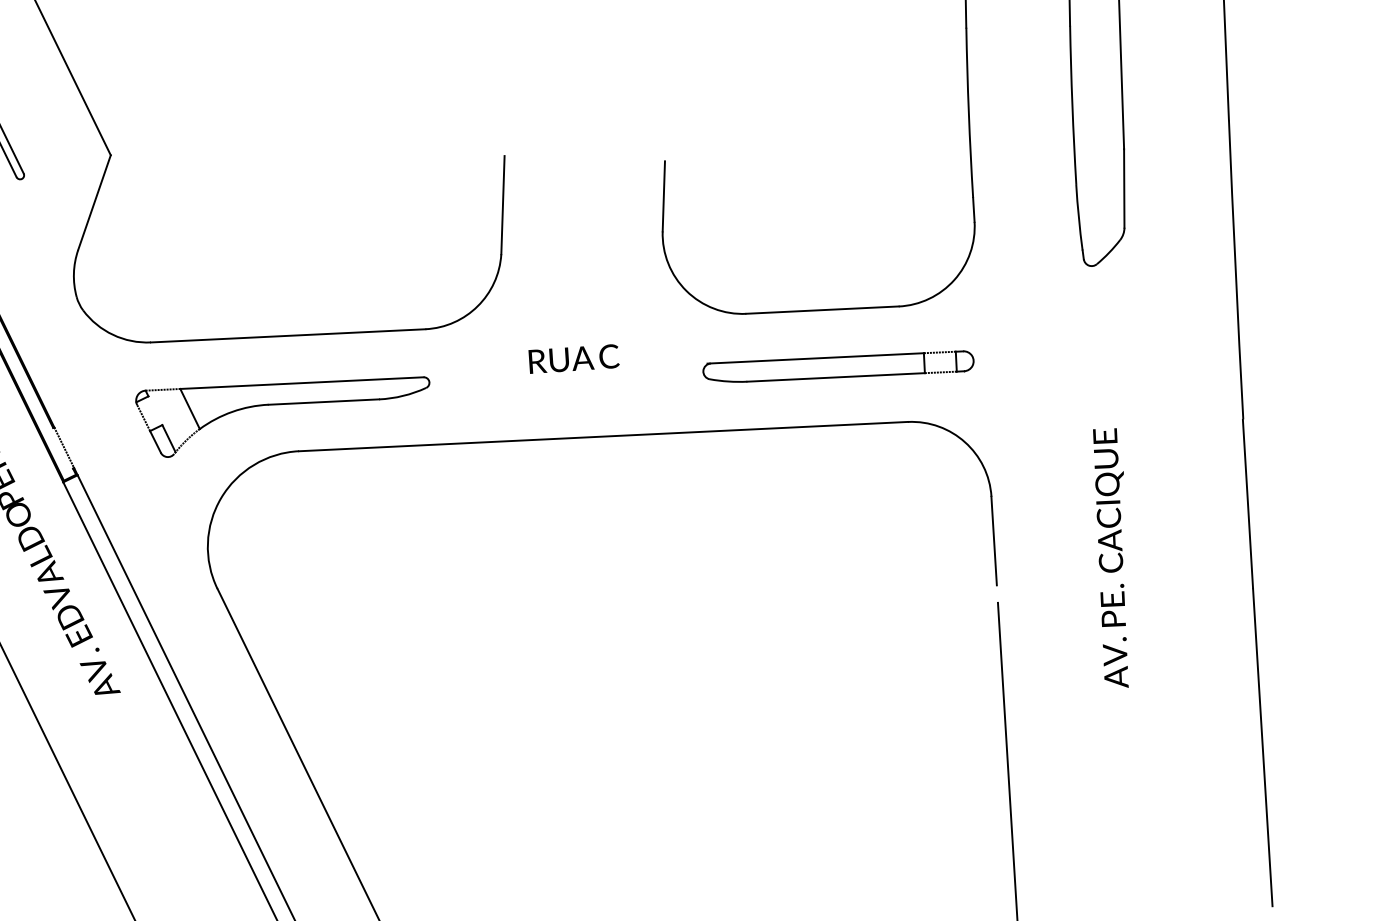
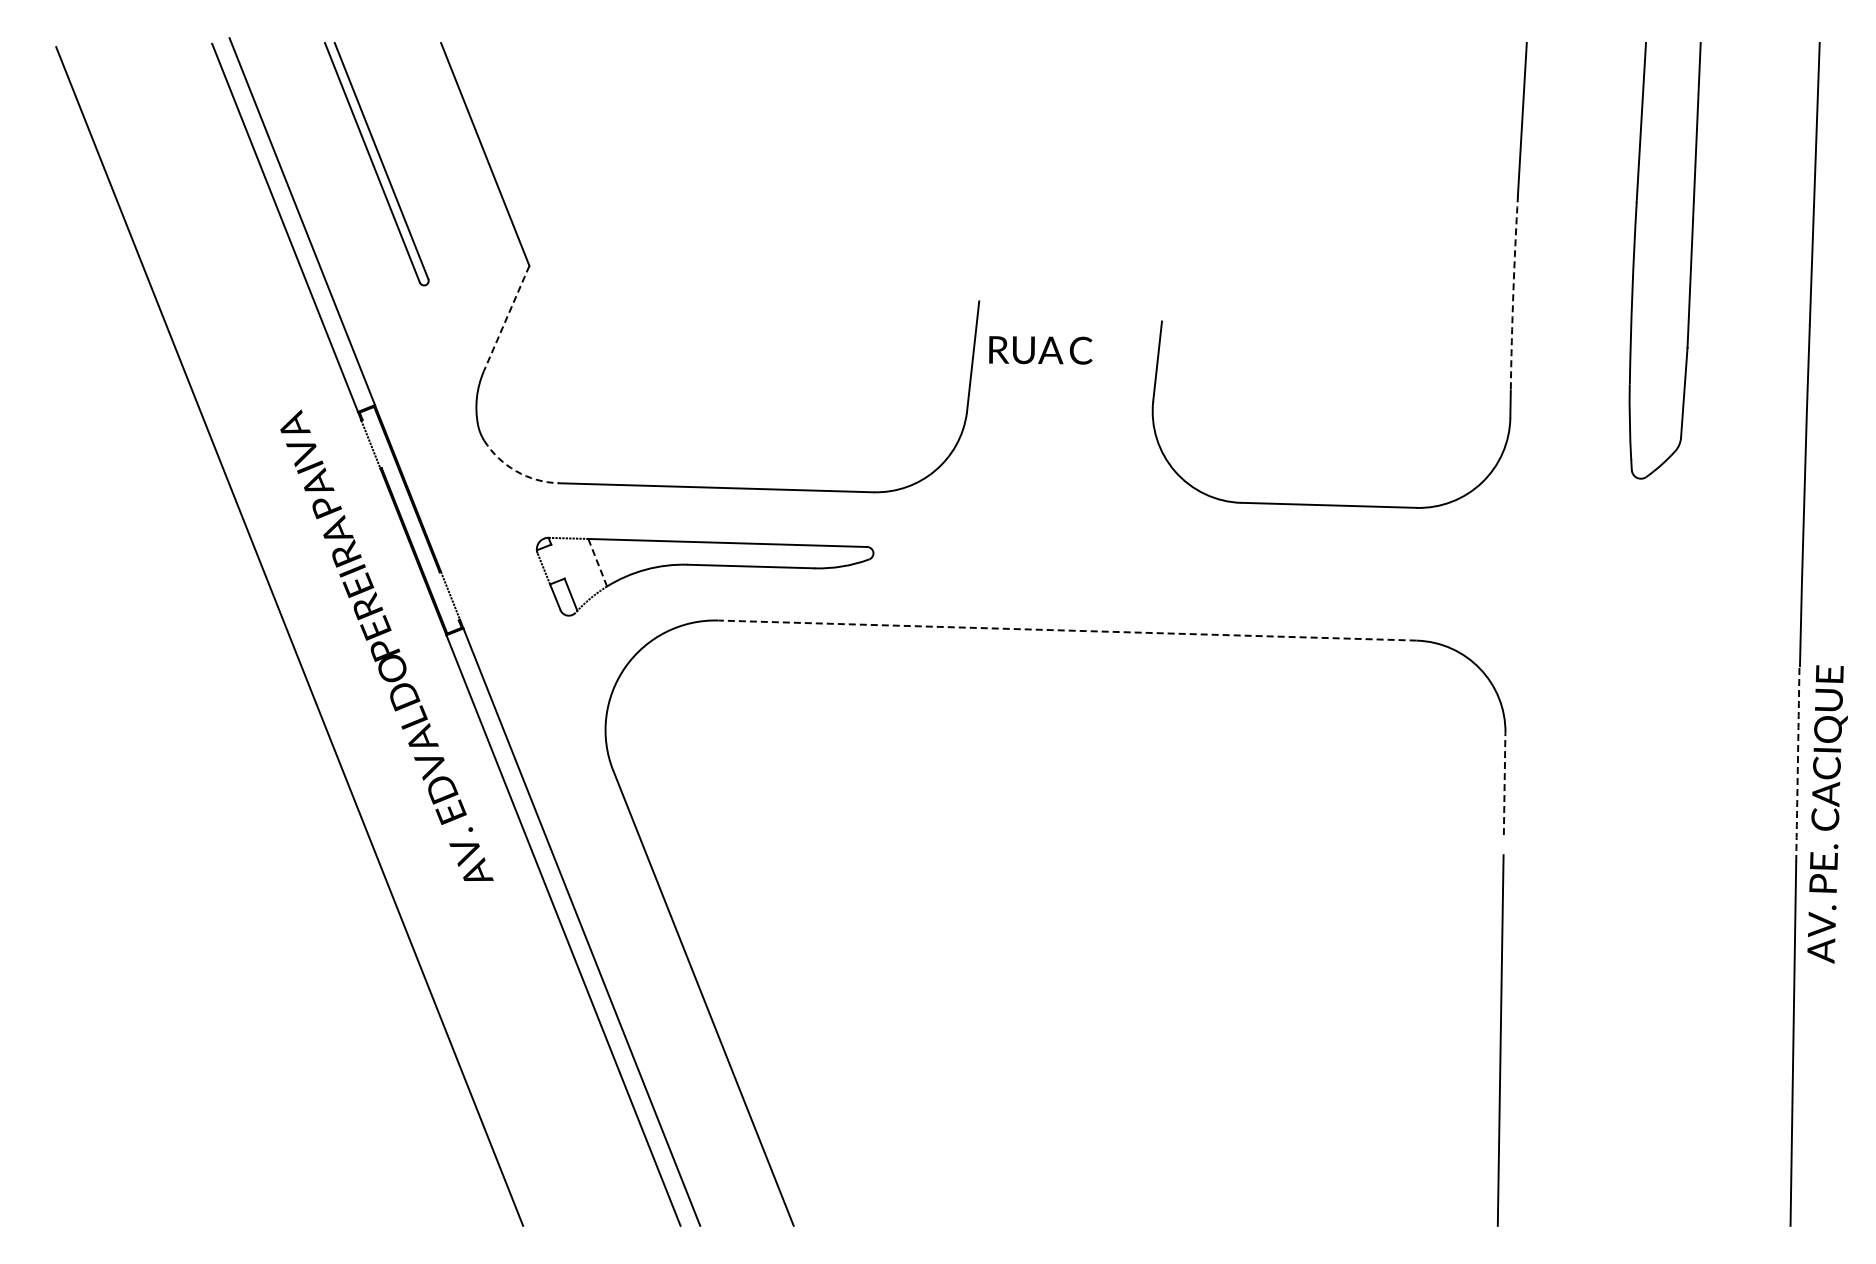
arc: (968, 112) -> (1513, 292), solid -> dashed
line: (94, 203) -> (506, 319), solid -> dashed
arc: (113, 335) -> (516, 471), solid -> dashed
text: (573, 359) -> (1040, 350), moved
part: (838, 367) -> (1341, 572), removed
line: (189, 408) -> (597, 562), solid -> dashed
line: (603, 436) -> (1067, 630), solid -> dashed
arc: (1247, 504) -> (1797, 764), solid -> dashed
line: (994, 541) -> (1504, 784), solid -> dashed
text: (1112, 558) -> (1827, 814), moved

